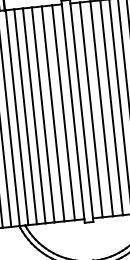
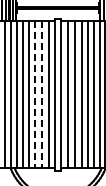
line: (53, 113) -> (41, 94), solid -> dashed
line: (42, 114) -> (34, 94), solid -> dashed

